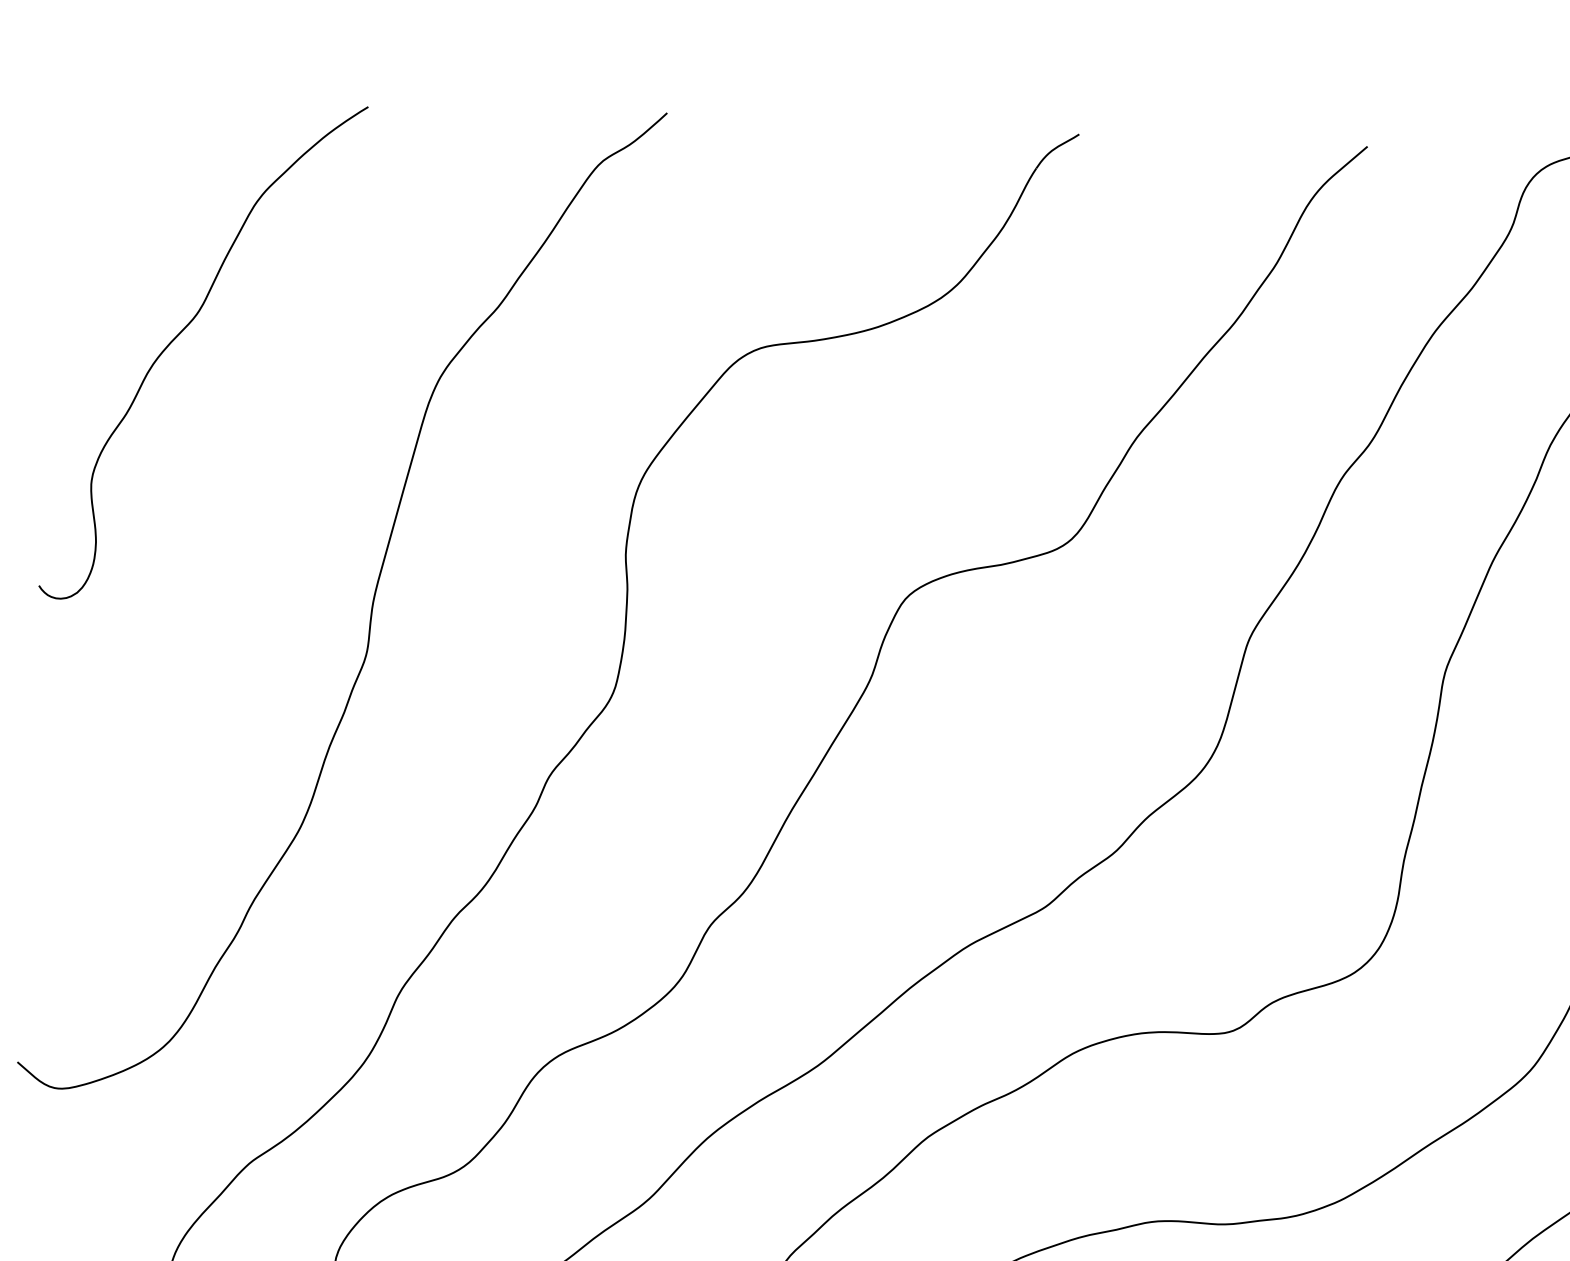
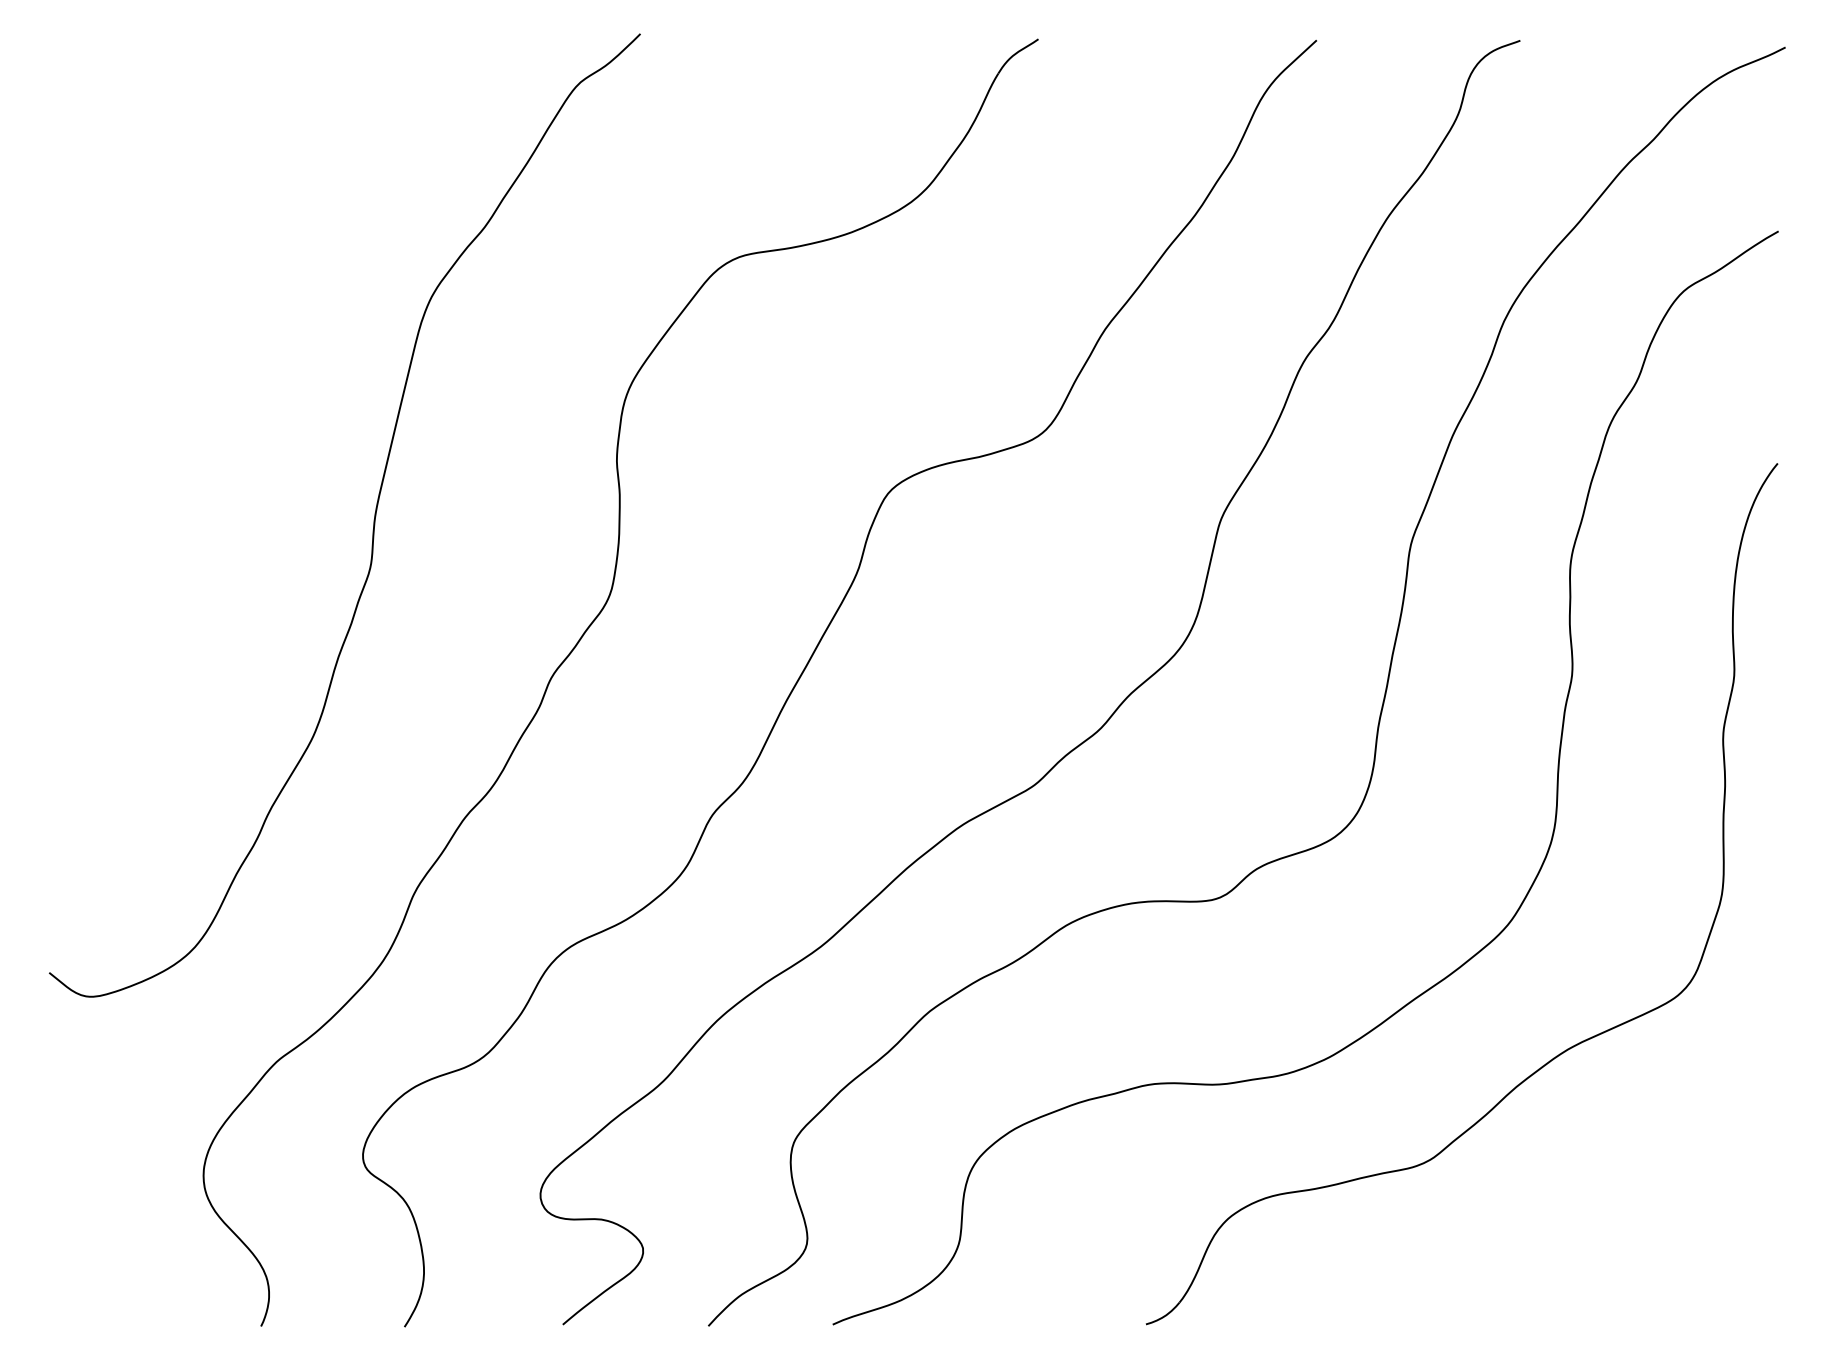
curve: (180, 334) -> (179, 265), removed

